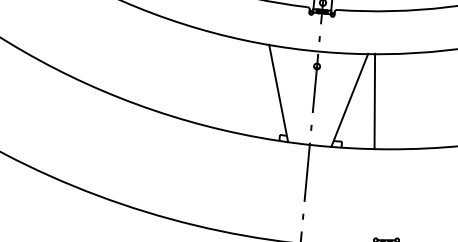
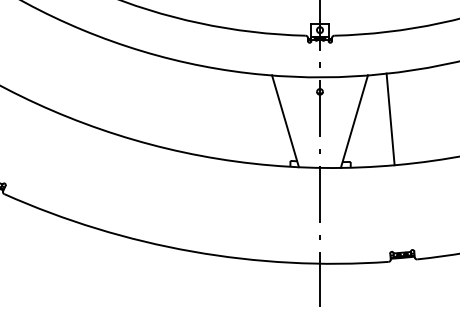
line: (374, 101) -> (390, 119), moved

